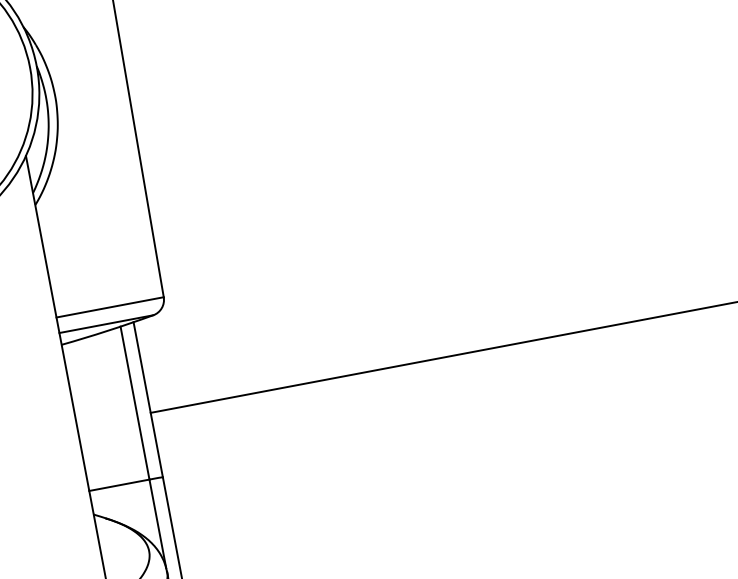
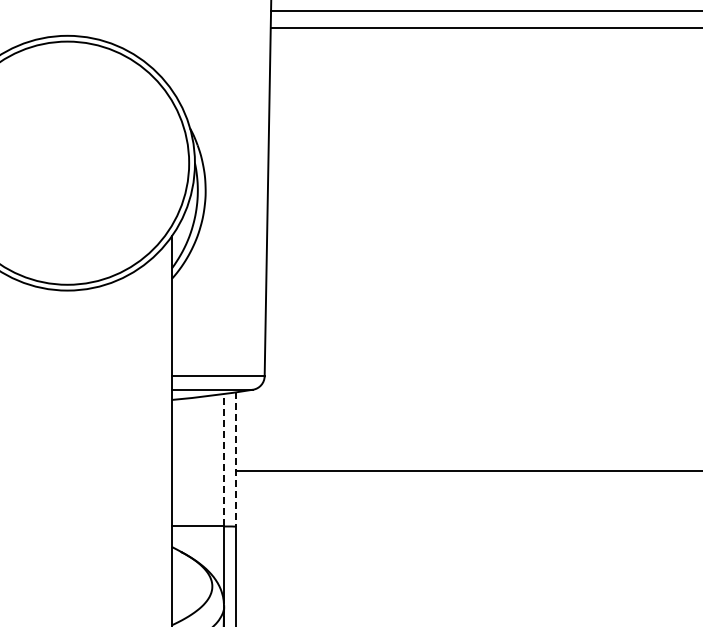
line: (148, 400) -> (235, 460), solid -> dashed
line: (134, 402) -> (223, 459), solid -> dashed

